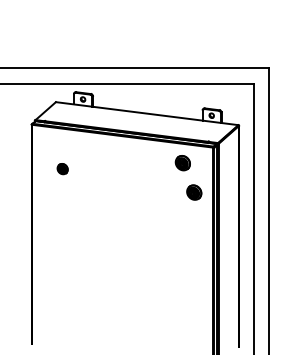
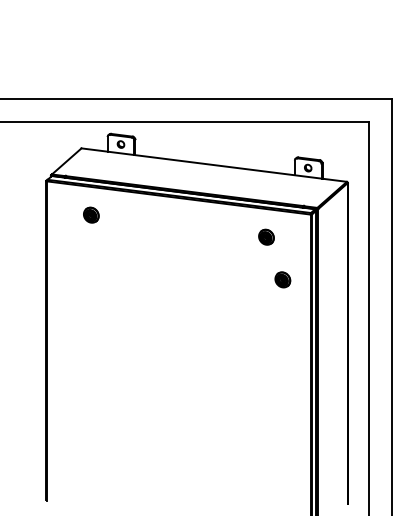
part: (183, 163) -> (267, 237), size x0.71
part: (62, 169) -> (91, 215), moved
part: (194, 192) -> (283, 279), size x0.71

